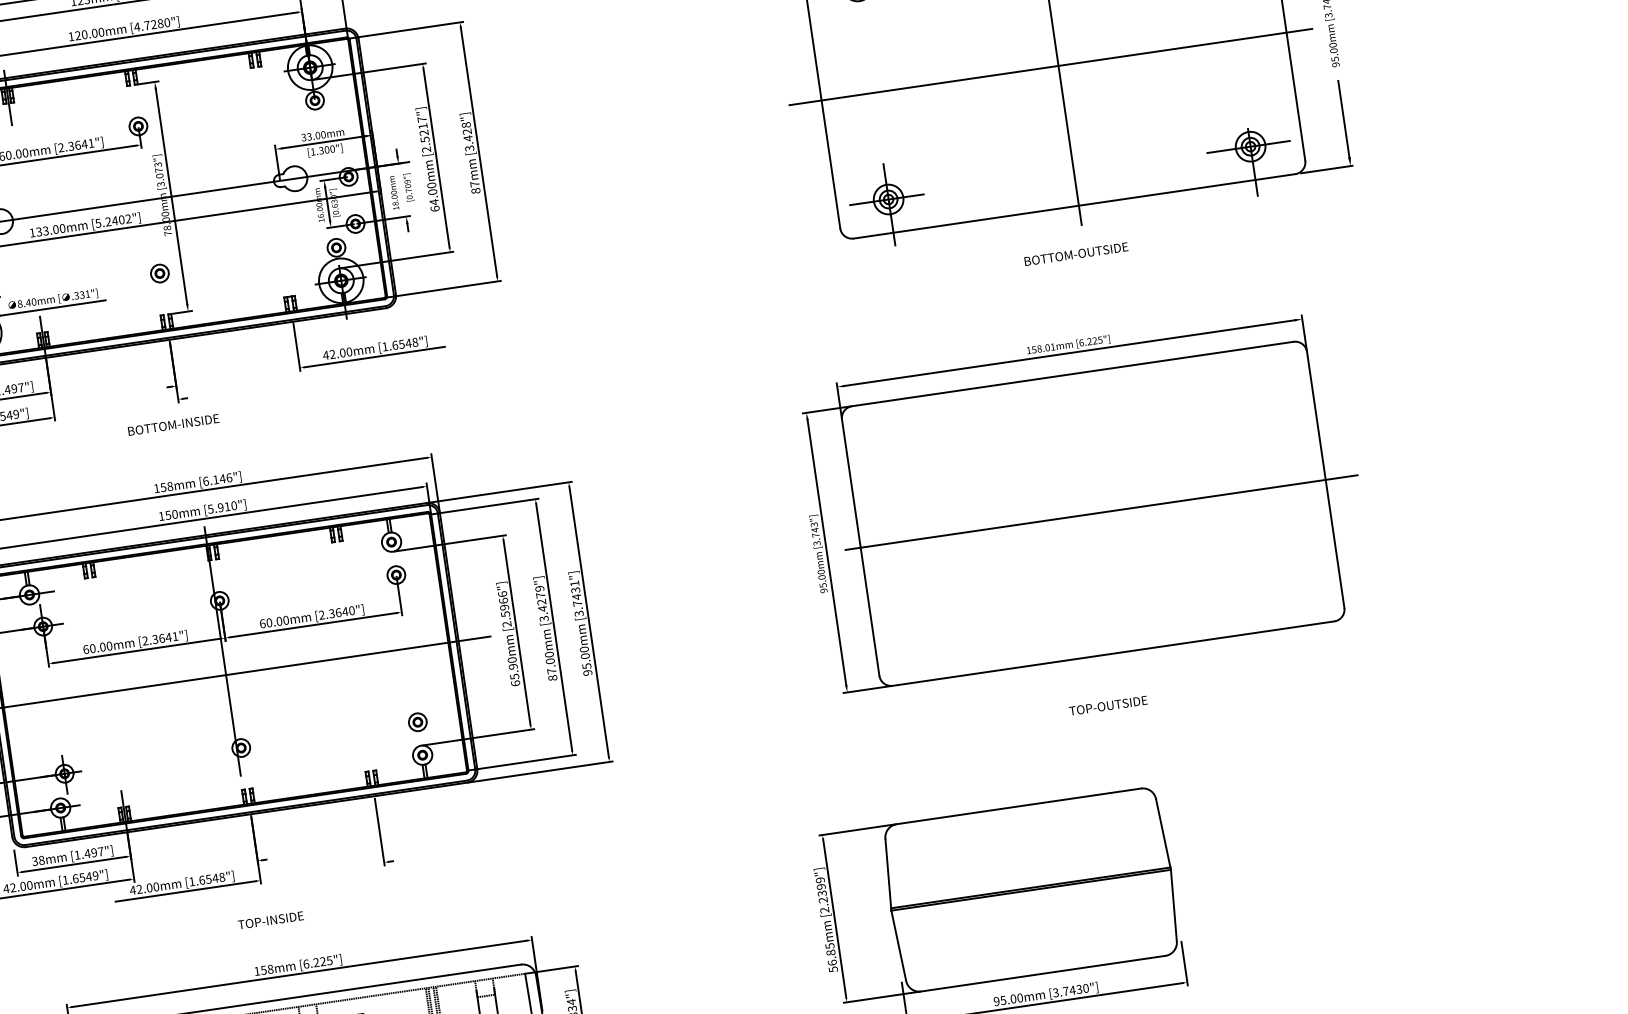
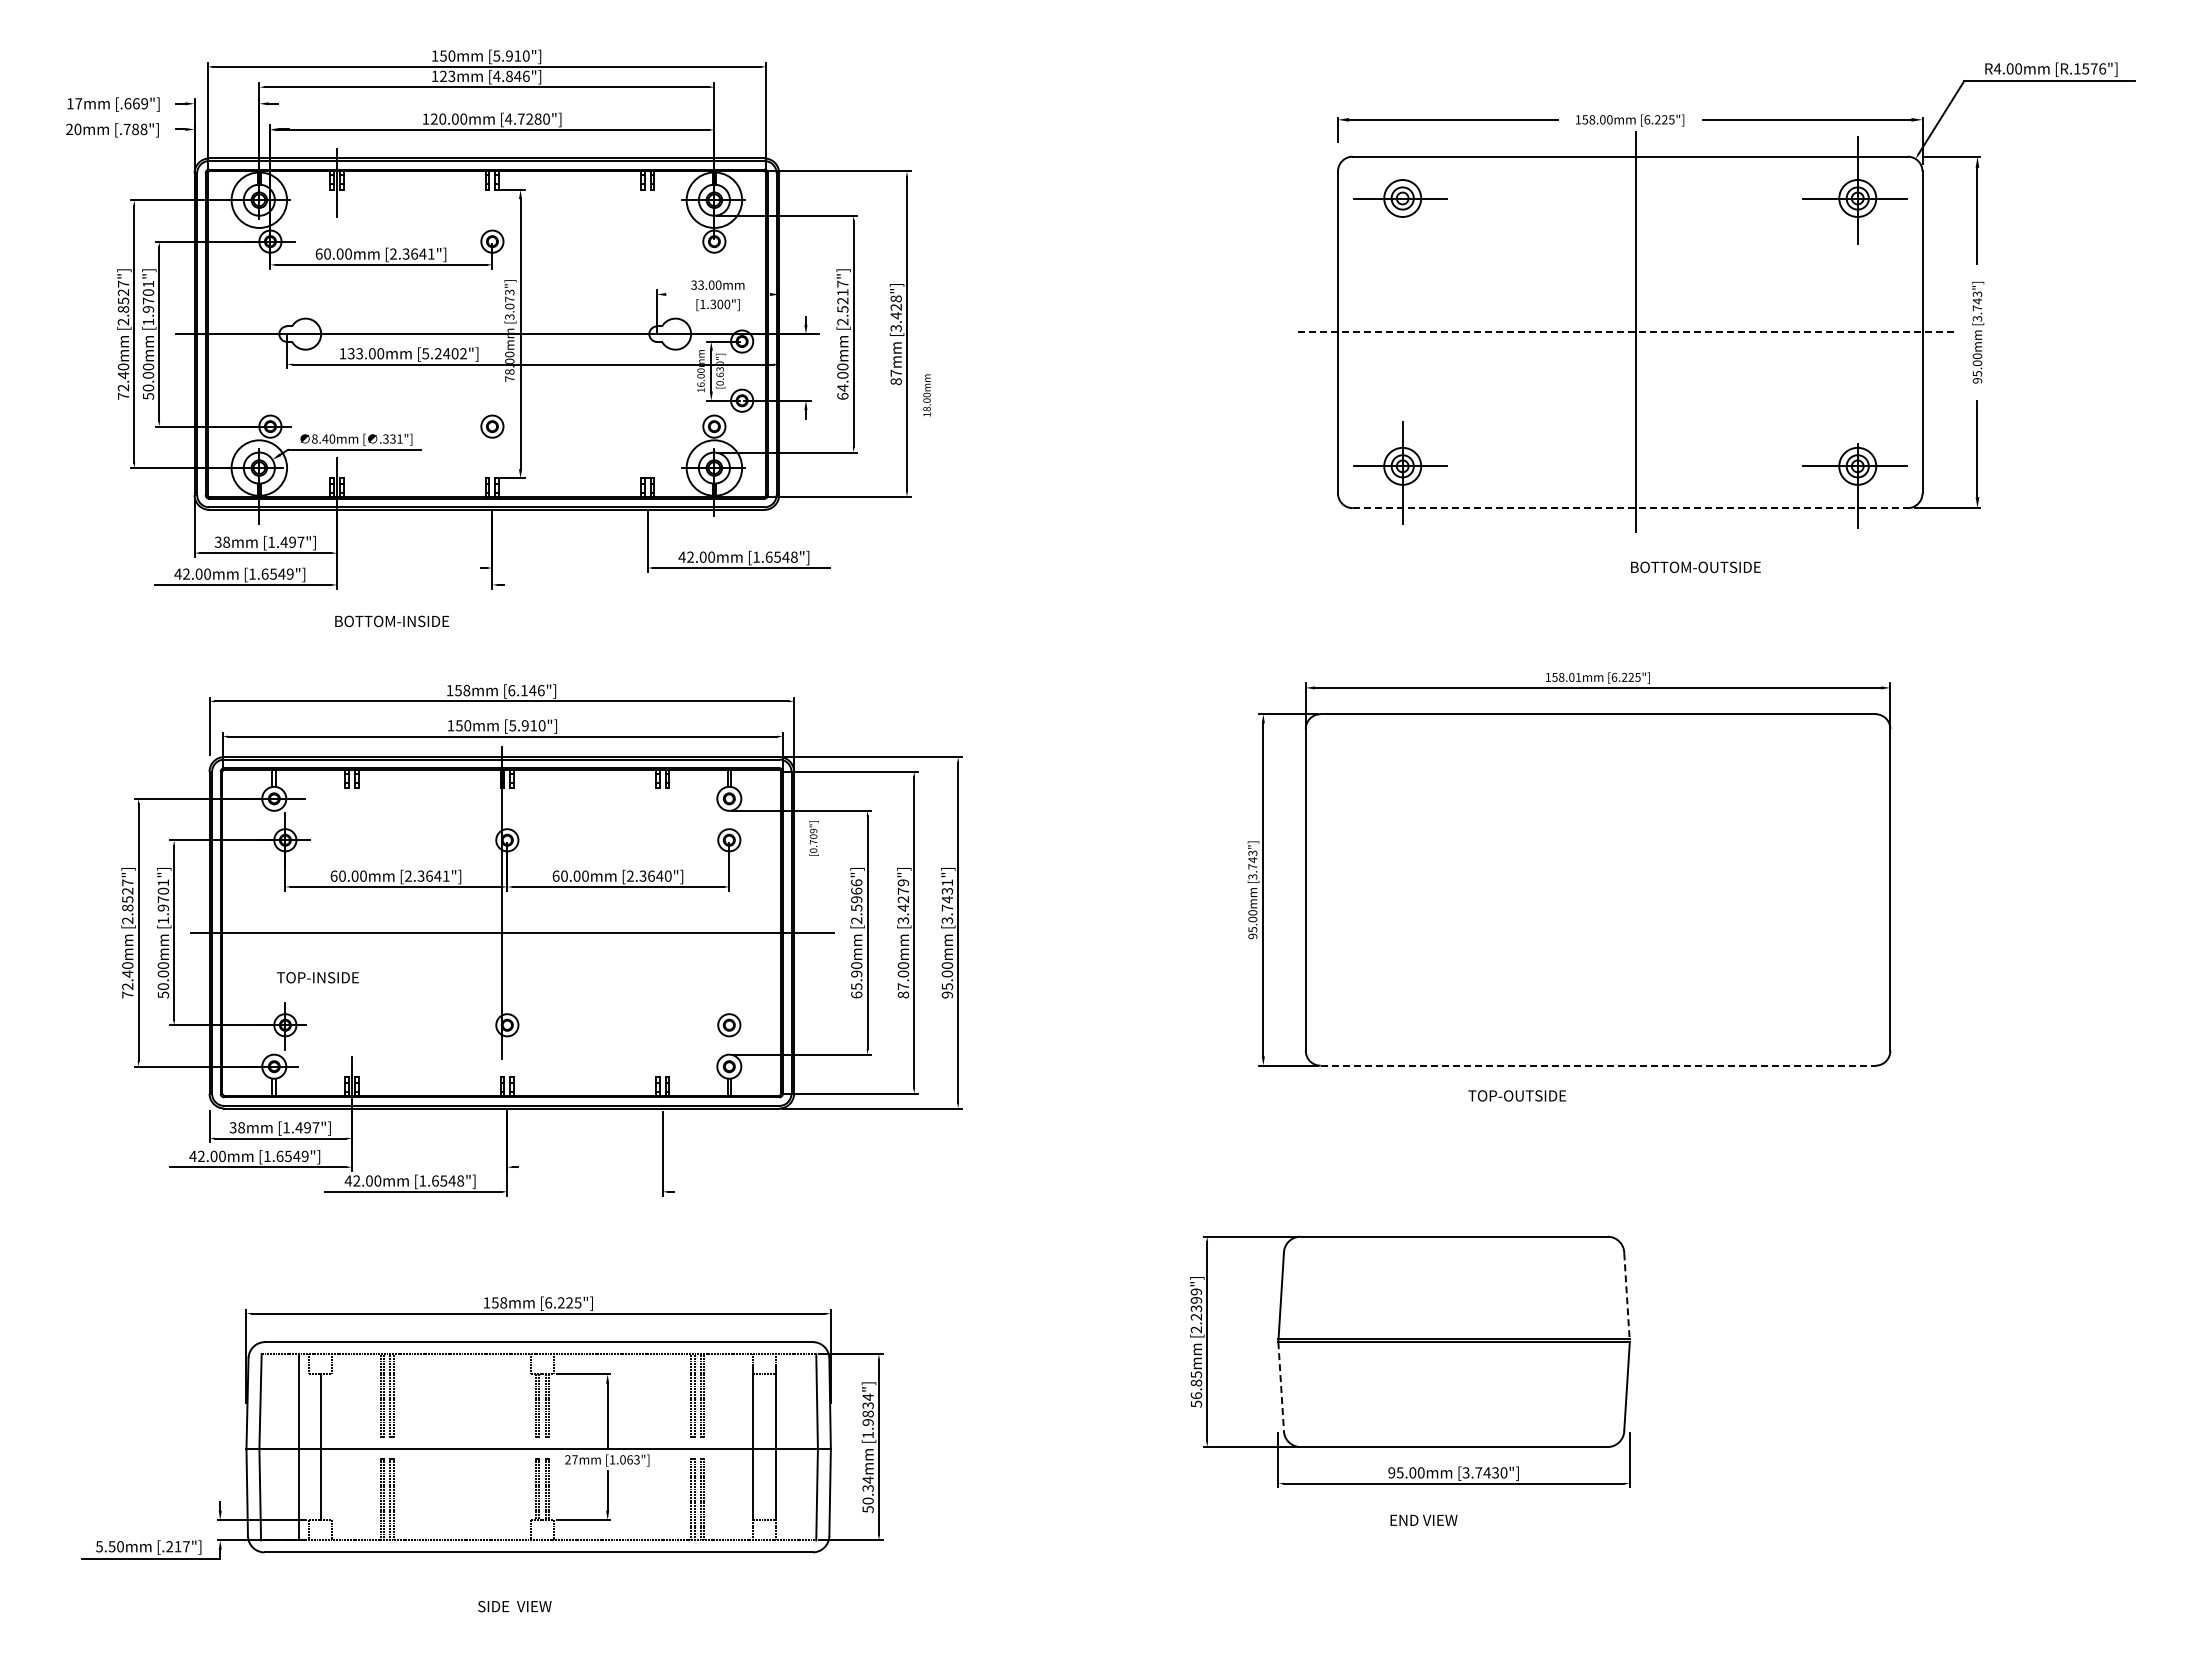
line: (1051, 67) -> (1626, 332), solid -> dashed
line: (323, 142) -> (717, 294), removed
text: (408, 187) -> (813, 838), moved
text: (393, 193) -> (926, 395), moved
line: (1074, 206) -> (1630, 508), solid -> dashed
text: (1075, 253) -> (1695, 566), moved
text: (173, 424) -> (392, 621), moved
line: (1101, 512) -> (1608, 889), removed
line: (1113, 653) -> (1598, 1065), solid -> dashed
text: (1108, 705) -> (1517, 1095), moved
line: (1164, 835) -> (1627, 1298), solid -> dashed
text: (270, 920) -> (317, 977), moved
line: (899, 945) -> (1281, 1386), solid -> dashed

